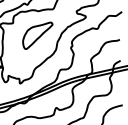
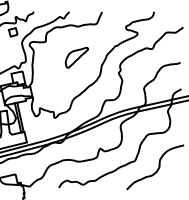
part: (37, 35) -> (76, 57), size x0.6

